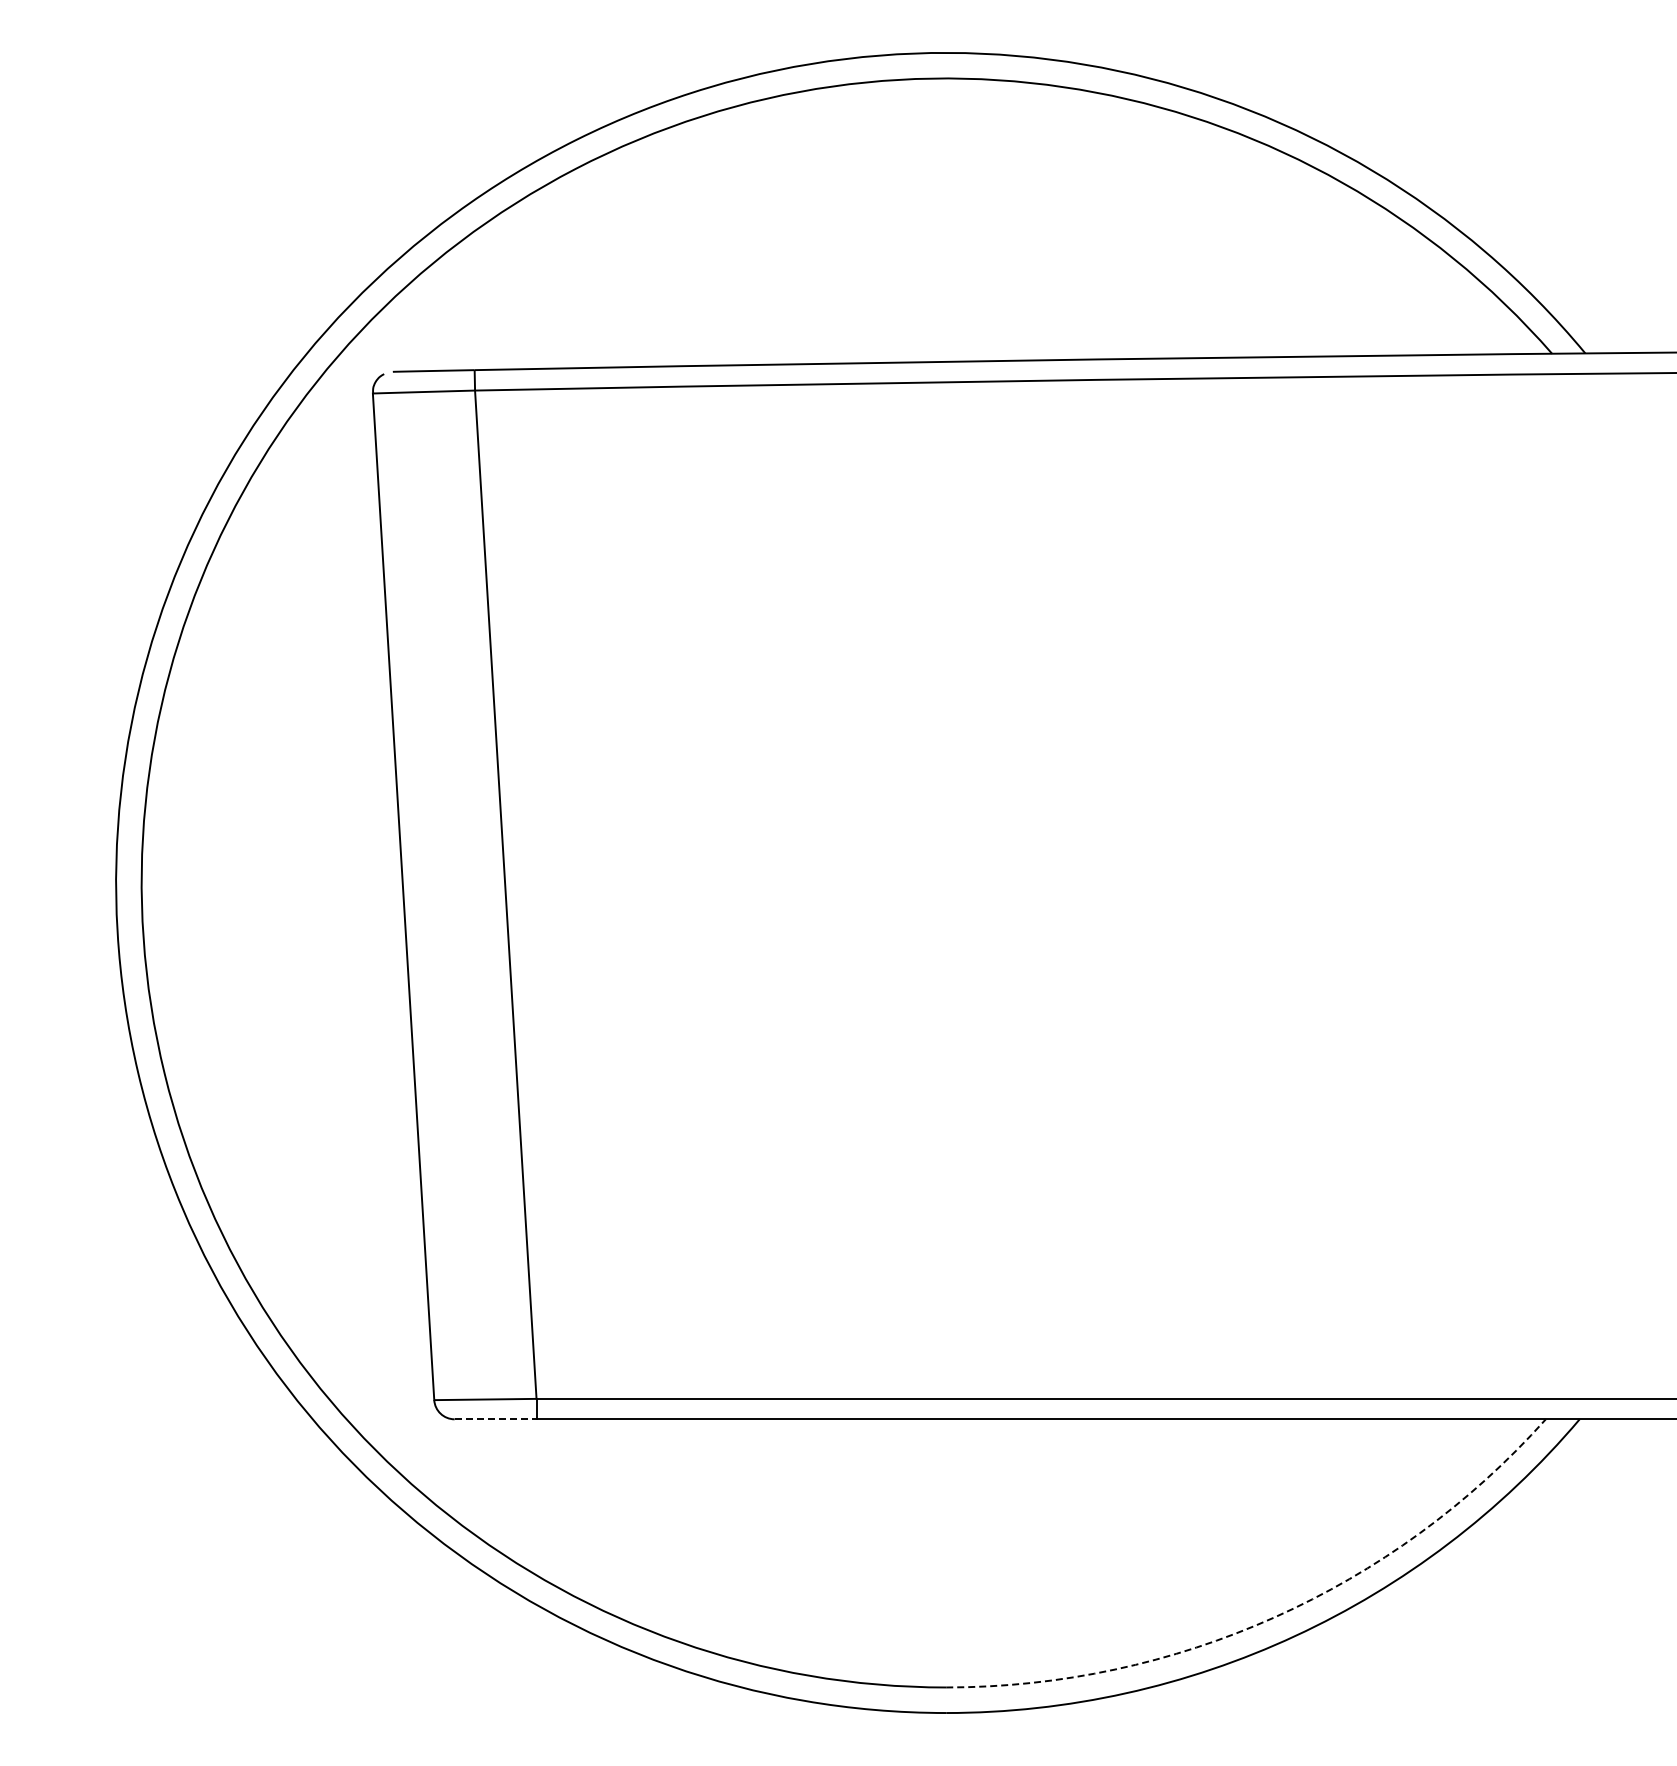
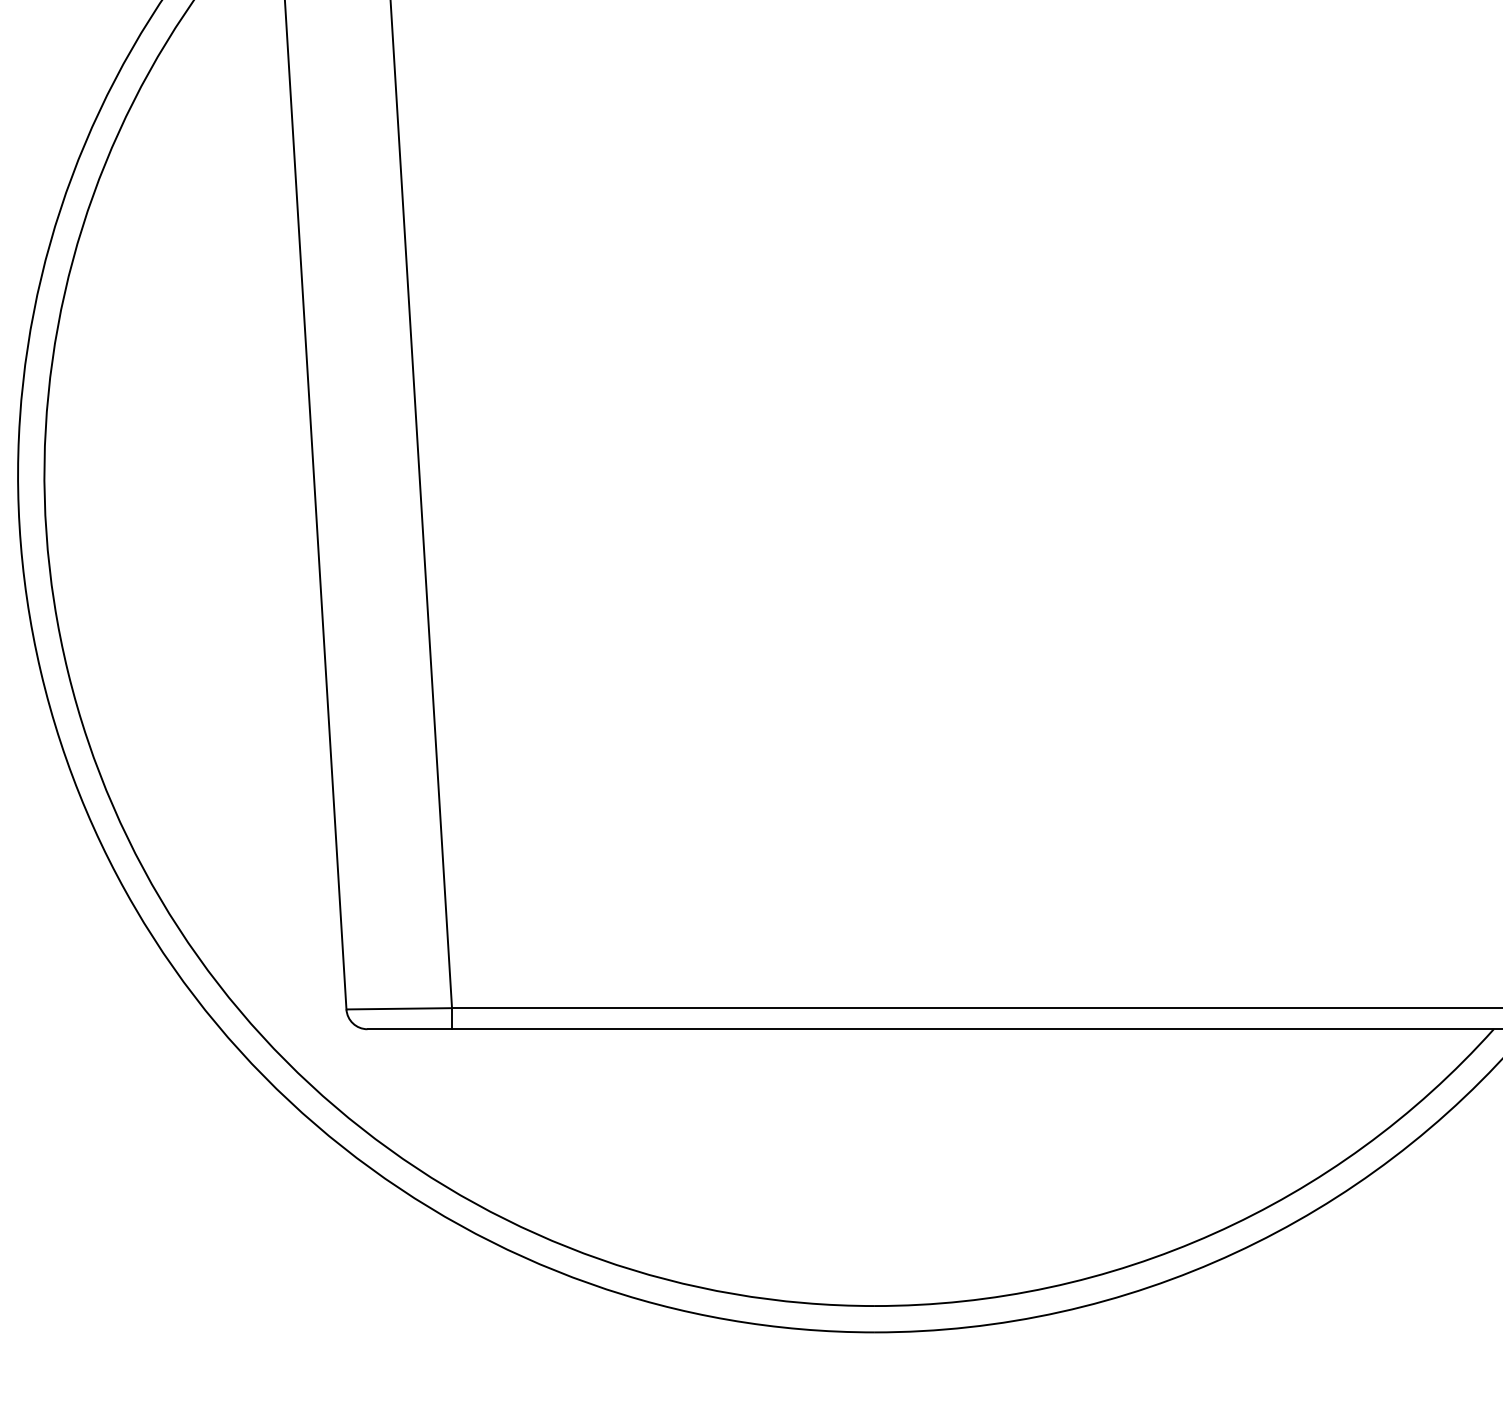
line: (495, 1419) -> (409, 1029), dashed -> solid
arc: (1274, 1617) -> (1213, 1233), dashed -> solid

